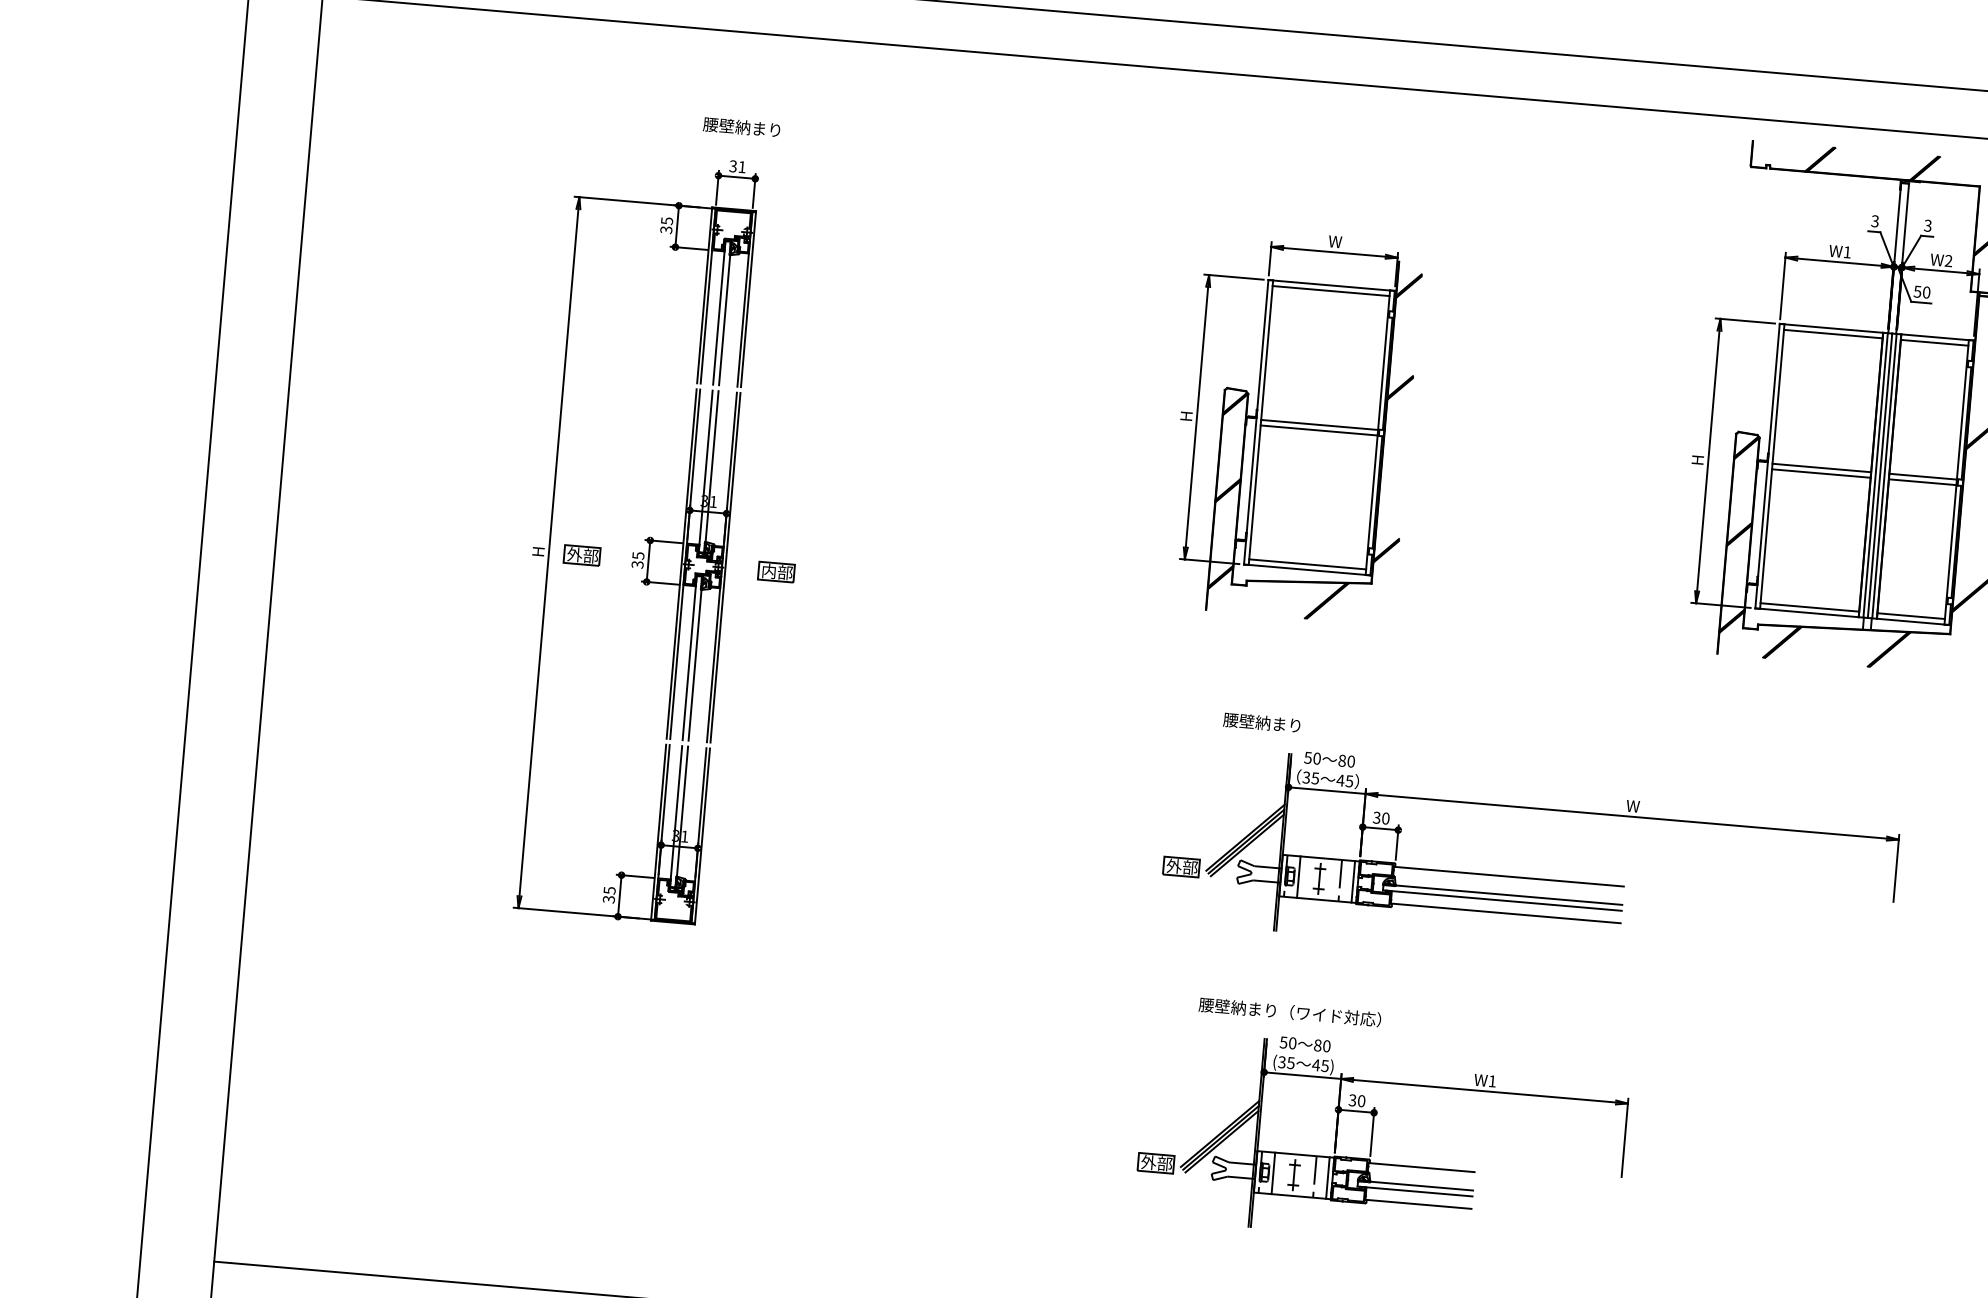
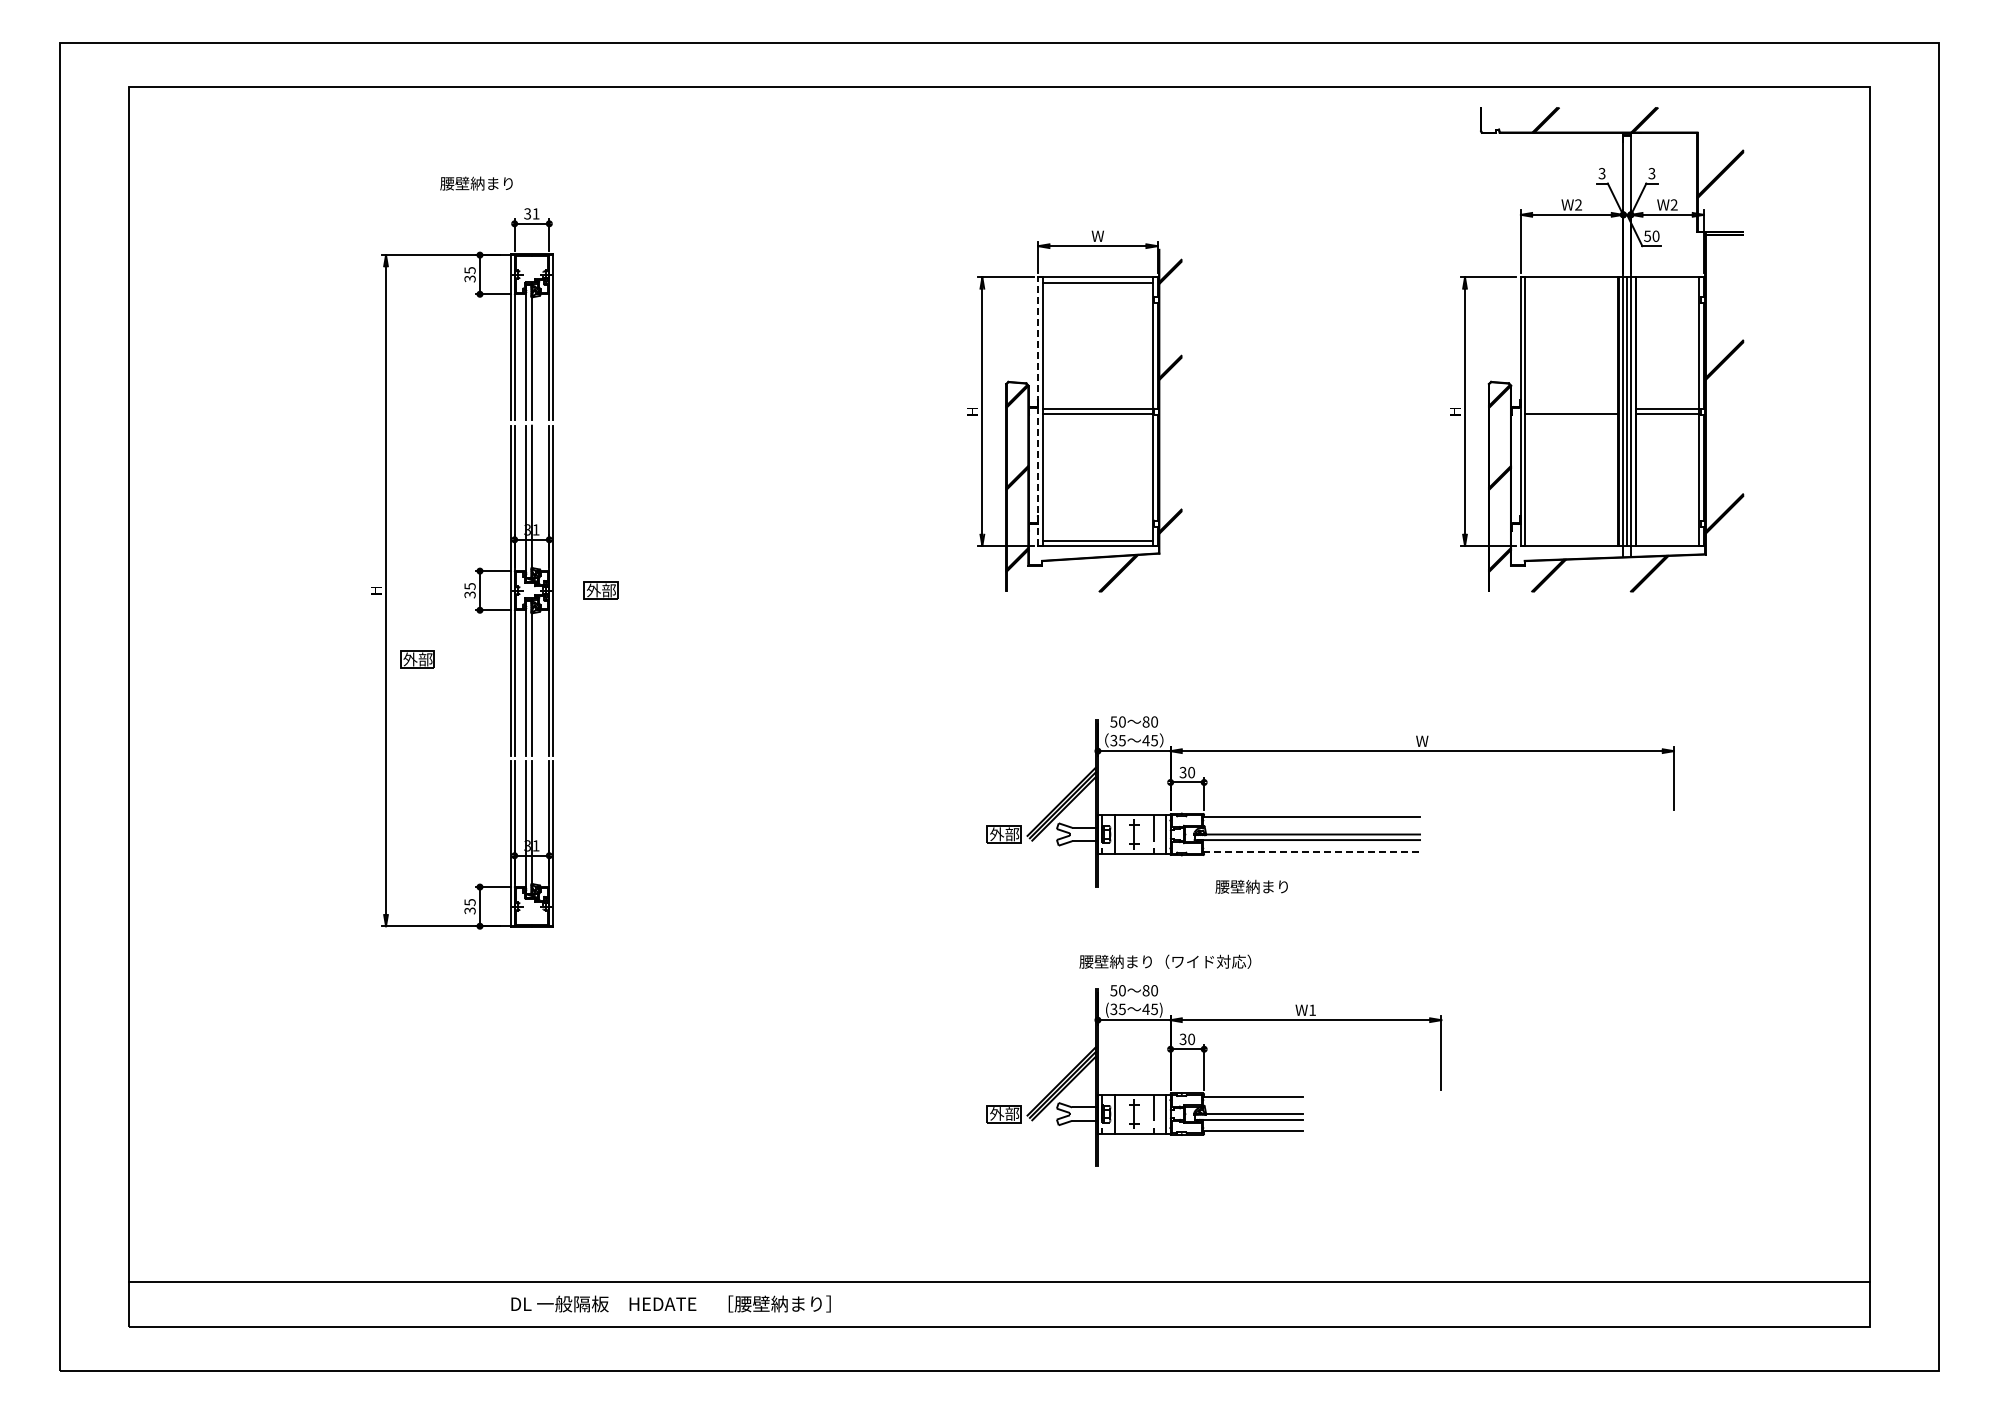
text: (741, 127) -> (476, 183), moved
text: (1847, 251) -> (1578, 204), W1 -> W2
line: (1832, 333) -> (1571, 282), removed
line: (1934, 342) -> (1667, 282), removed
line: (1256, 422) -> (1038, 411), solid -> dashed
line: (1821, 468) -> (1571, 409), removed
part: (582, 555) -> (417, 659), moved
text: (768, 571) -> (593, 590), 内部 -> 外部
line: (1809, 607) -> (1571, 540), removed
line: (1911, 615) -> (1667, 540), removed
text: (1261, 722) -> (1251, 886), moved
line: (1506, 913) -> (1312, 851), solid -> dashed
text: (1290, 1011) -> (1165, 961), moved

